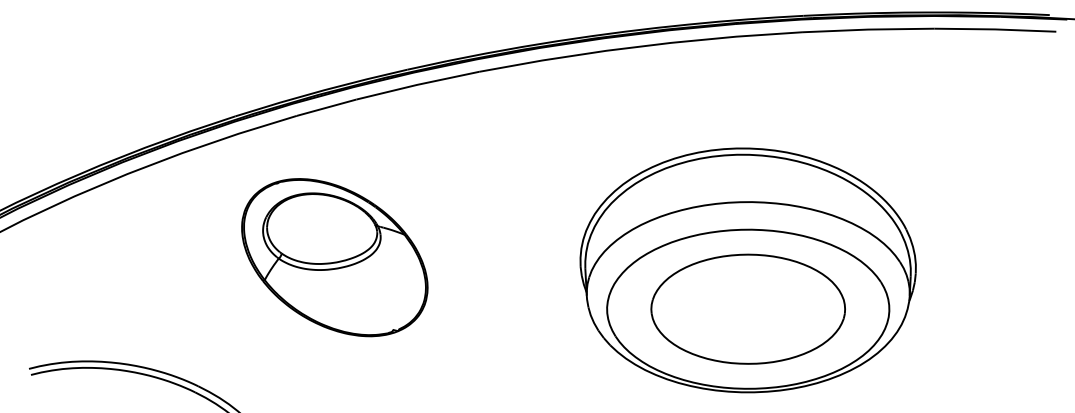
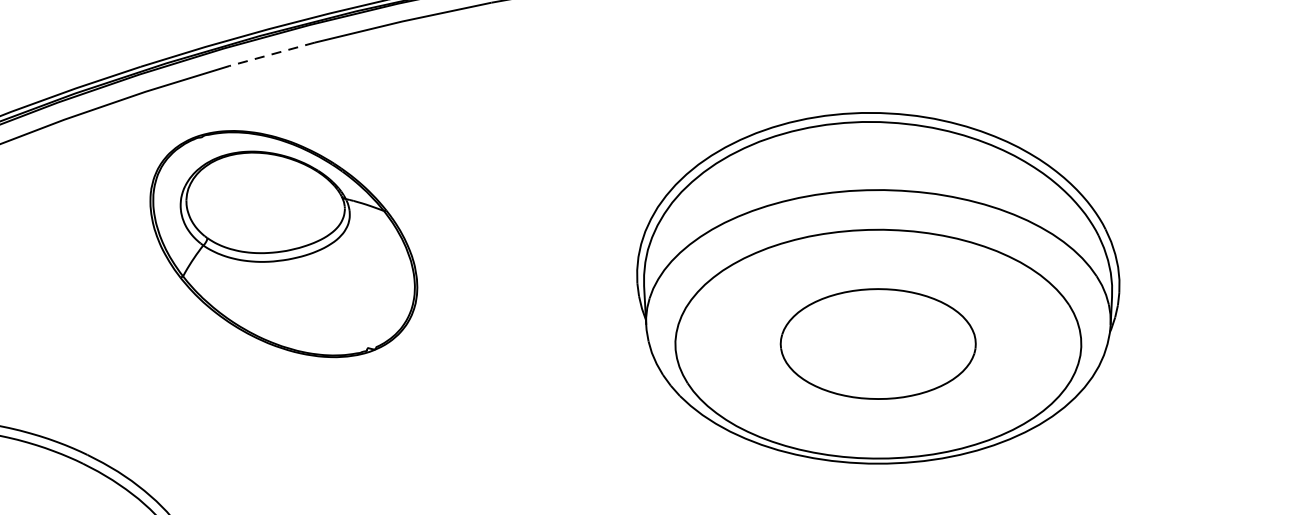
line: (326, 107) -> (271, 54), solid -> dashed
part: (334, 257) -> (283, 243), moved
part: (747, 308) -> (877, 343), size x0.7

